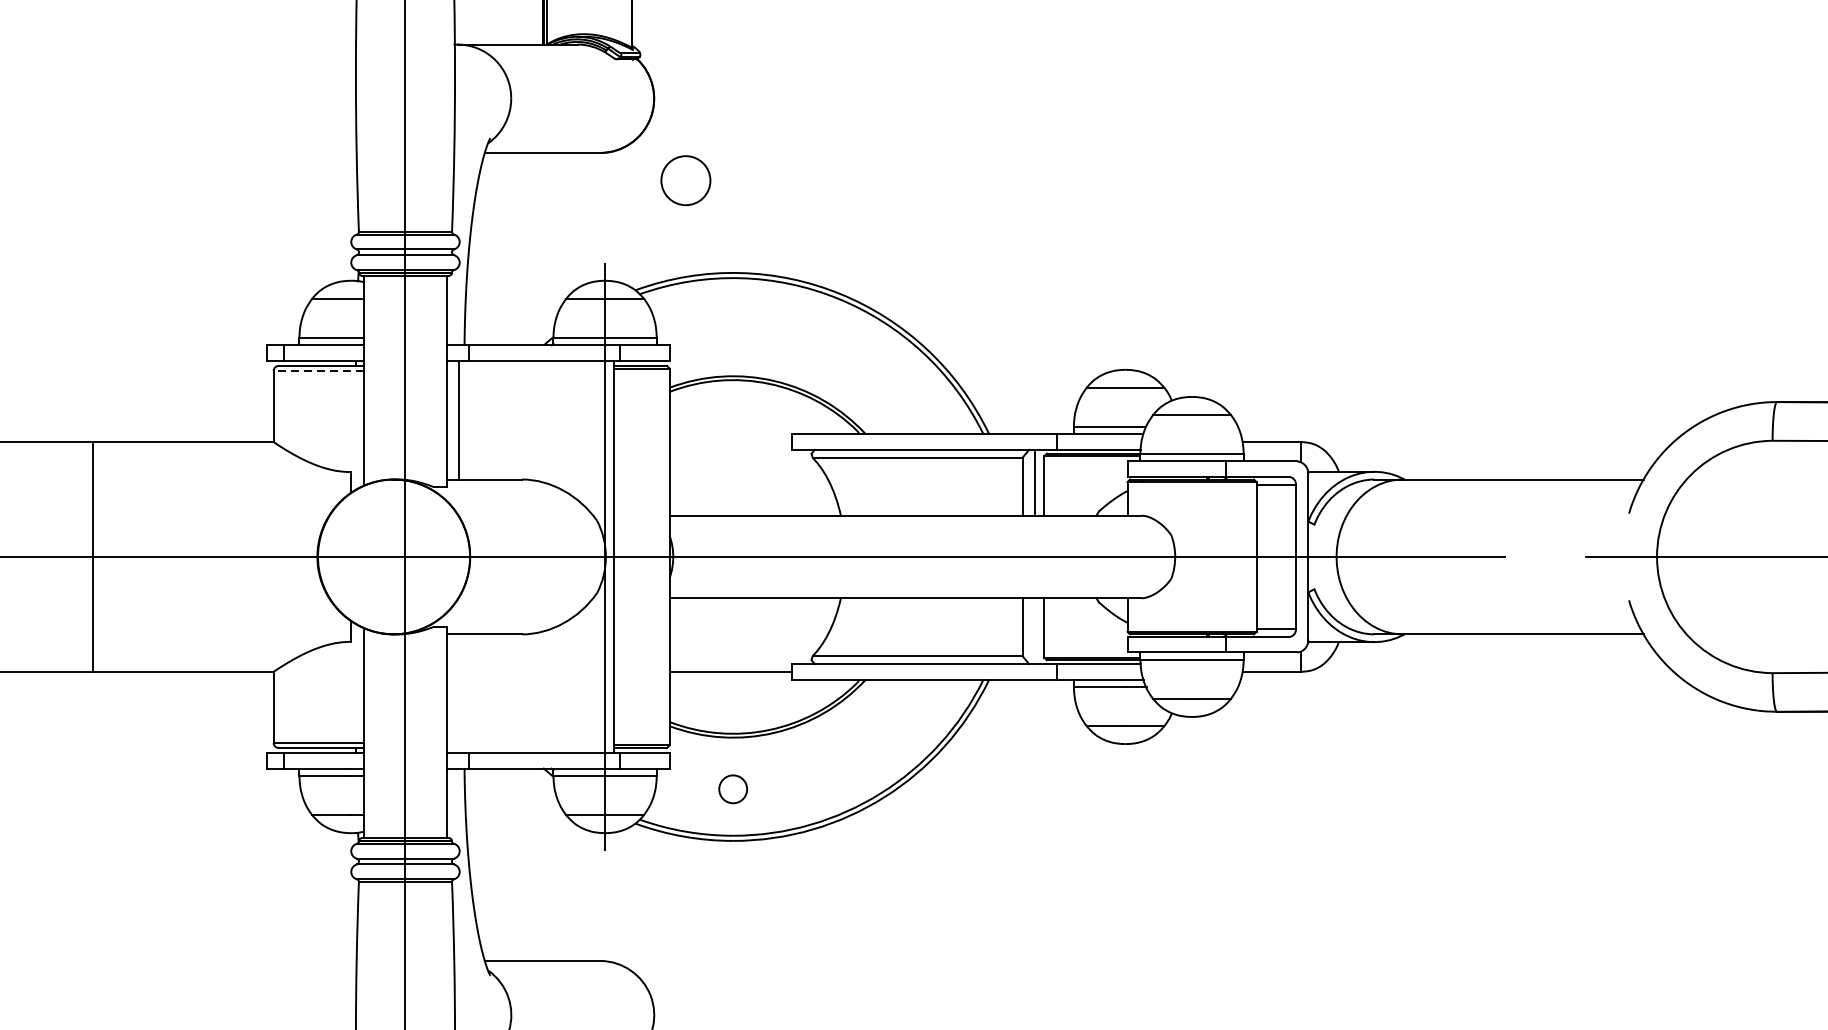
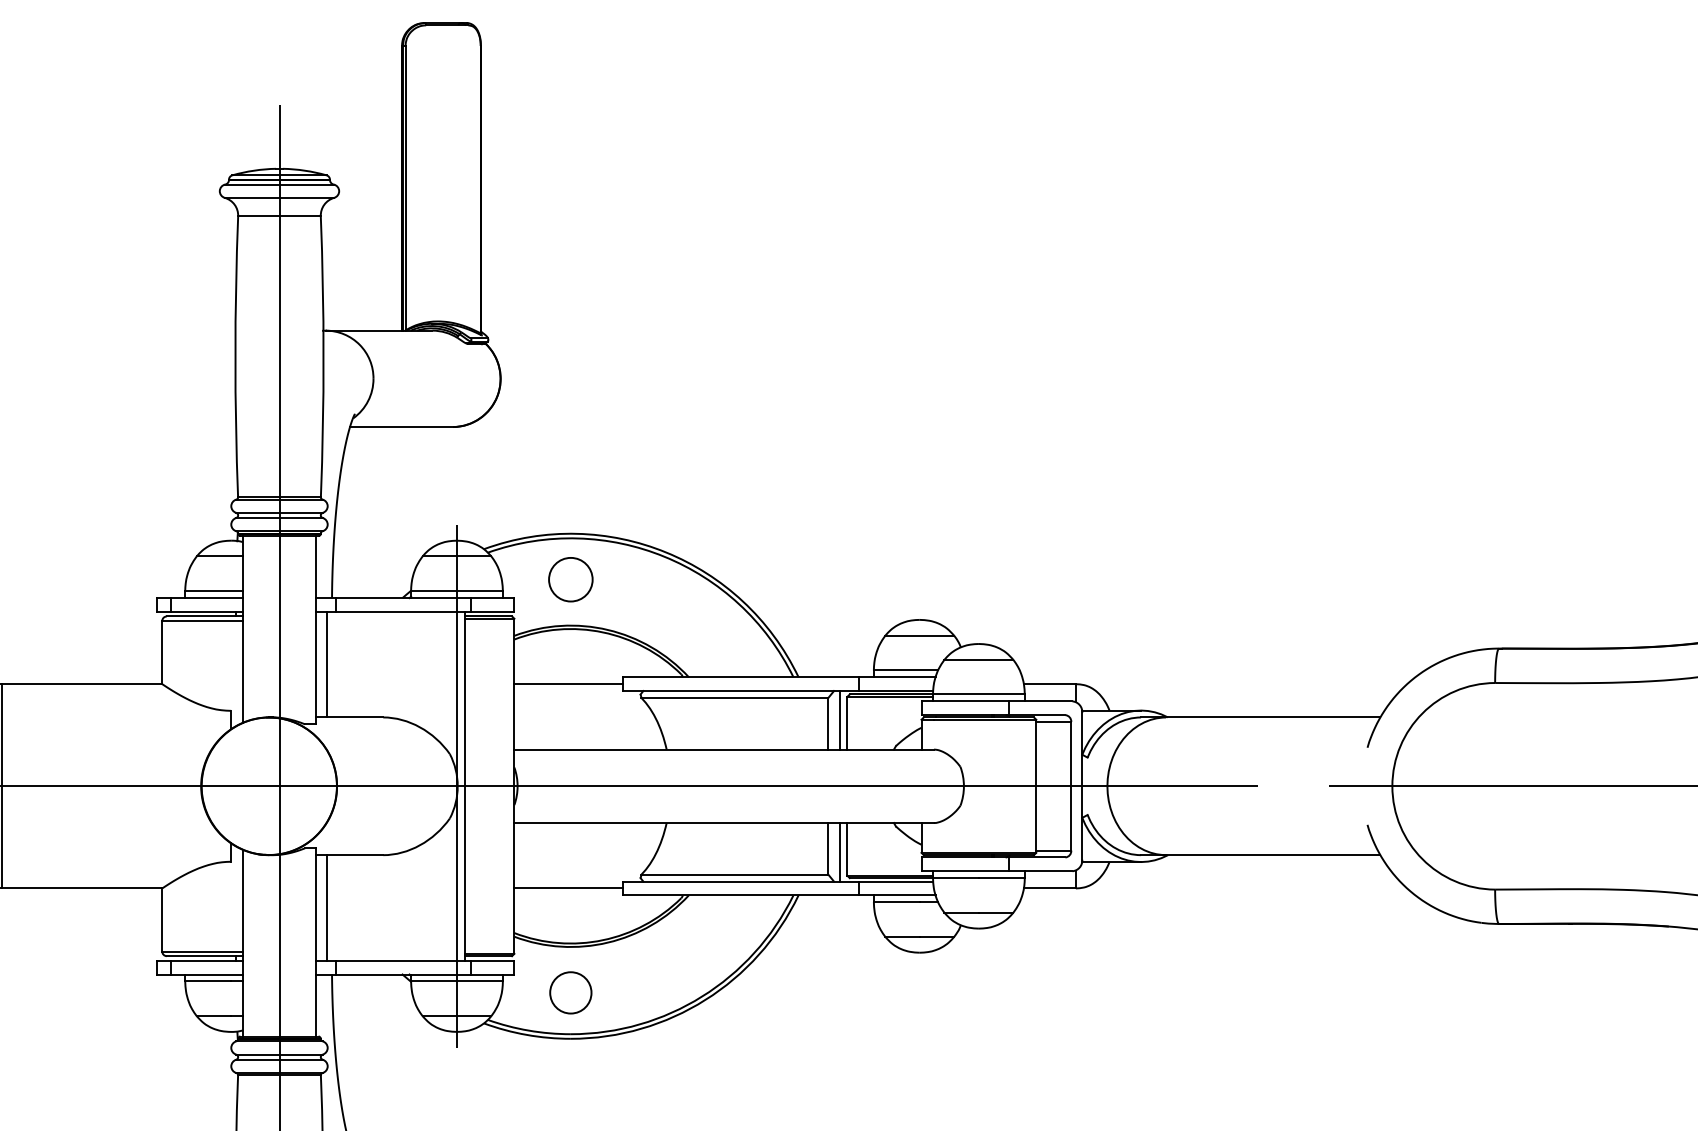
circle: (685, 180) -> (570, 579), moved
line: (318, 371) -> (202, 621), dashed -> solid
line: (730, 442) -> (568, 684), added
line: (1035, 631) -> (839, 852), added
line: (459, 693) -> (327, 907), added
circle: (732, 788) -> (570, 992), size x1.67

